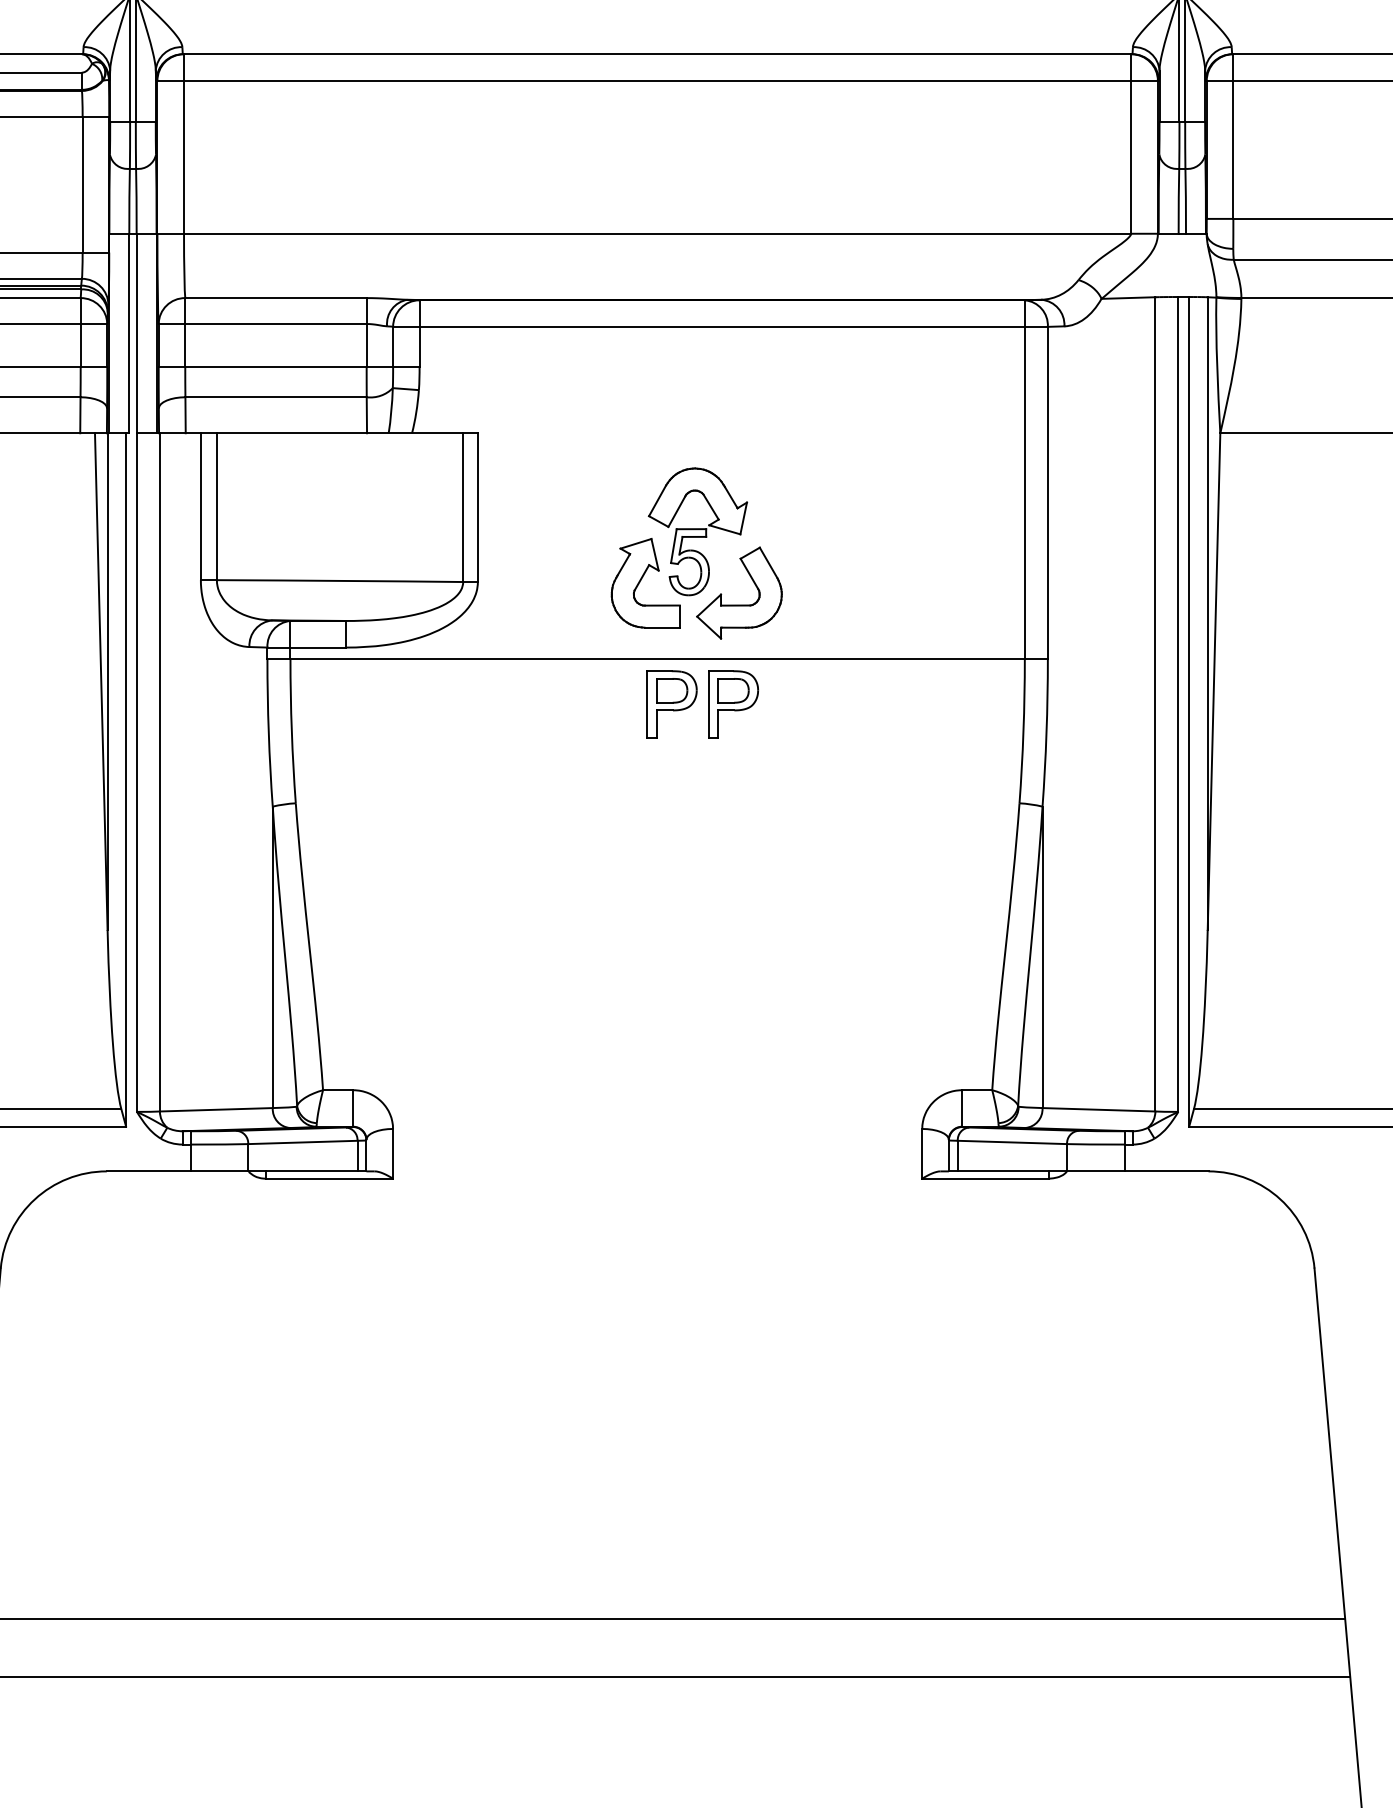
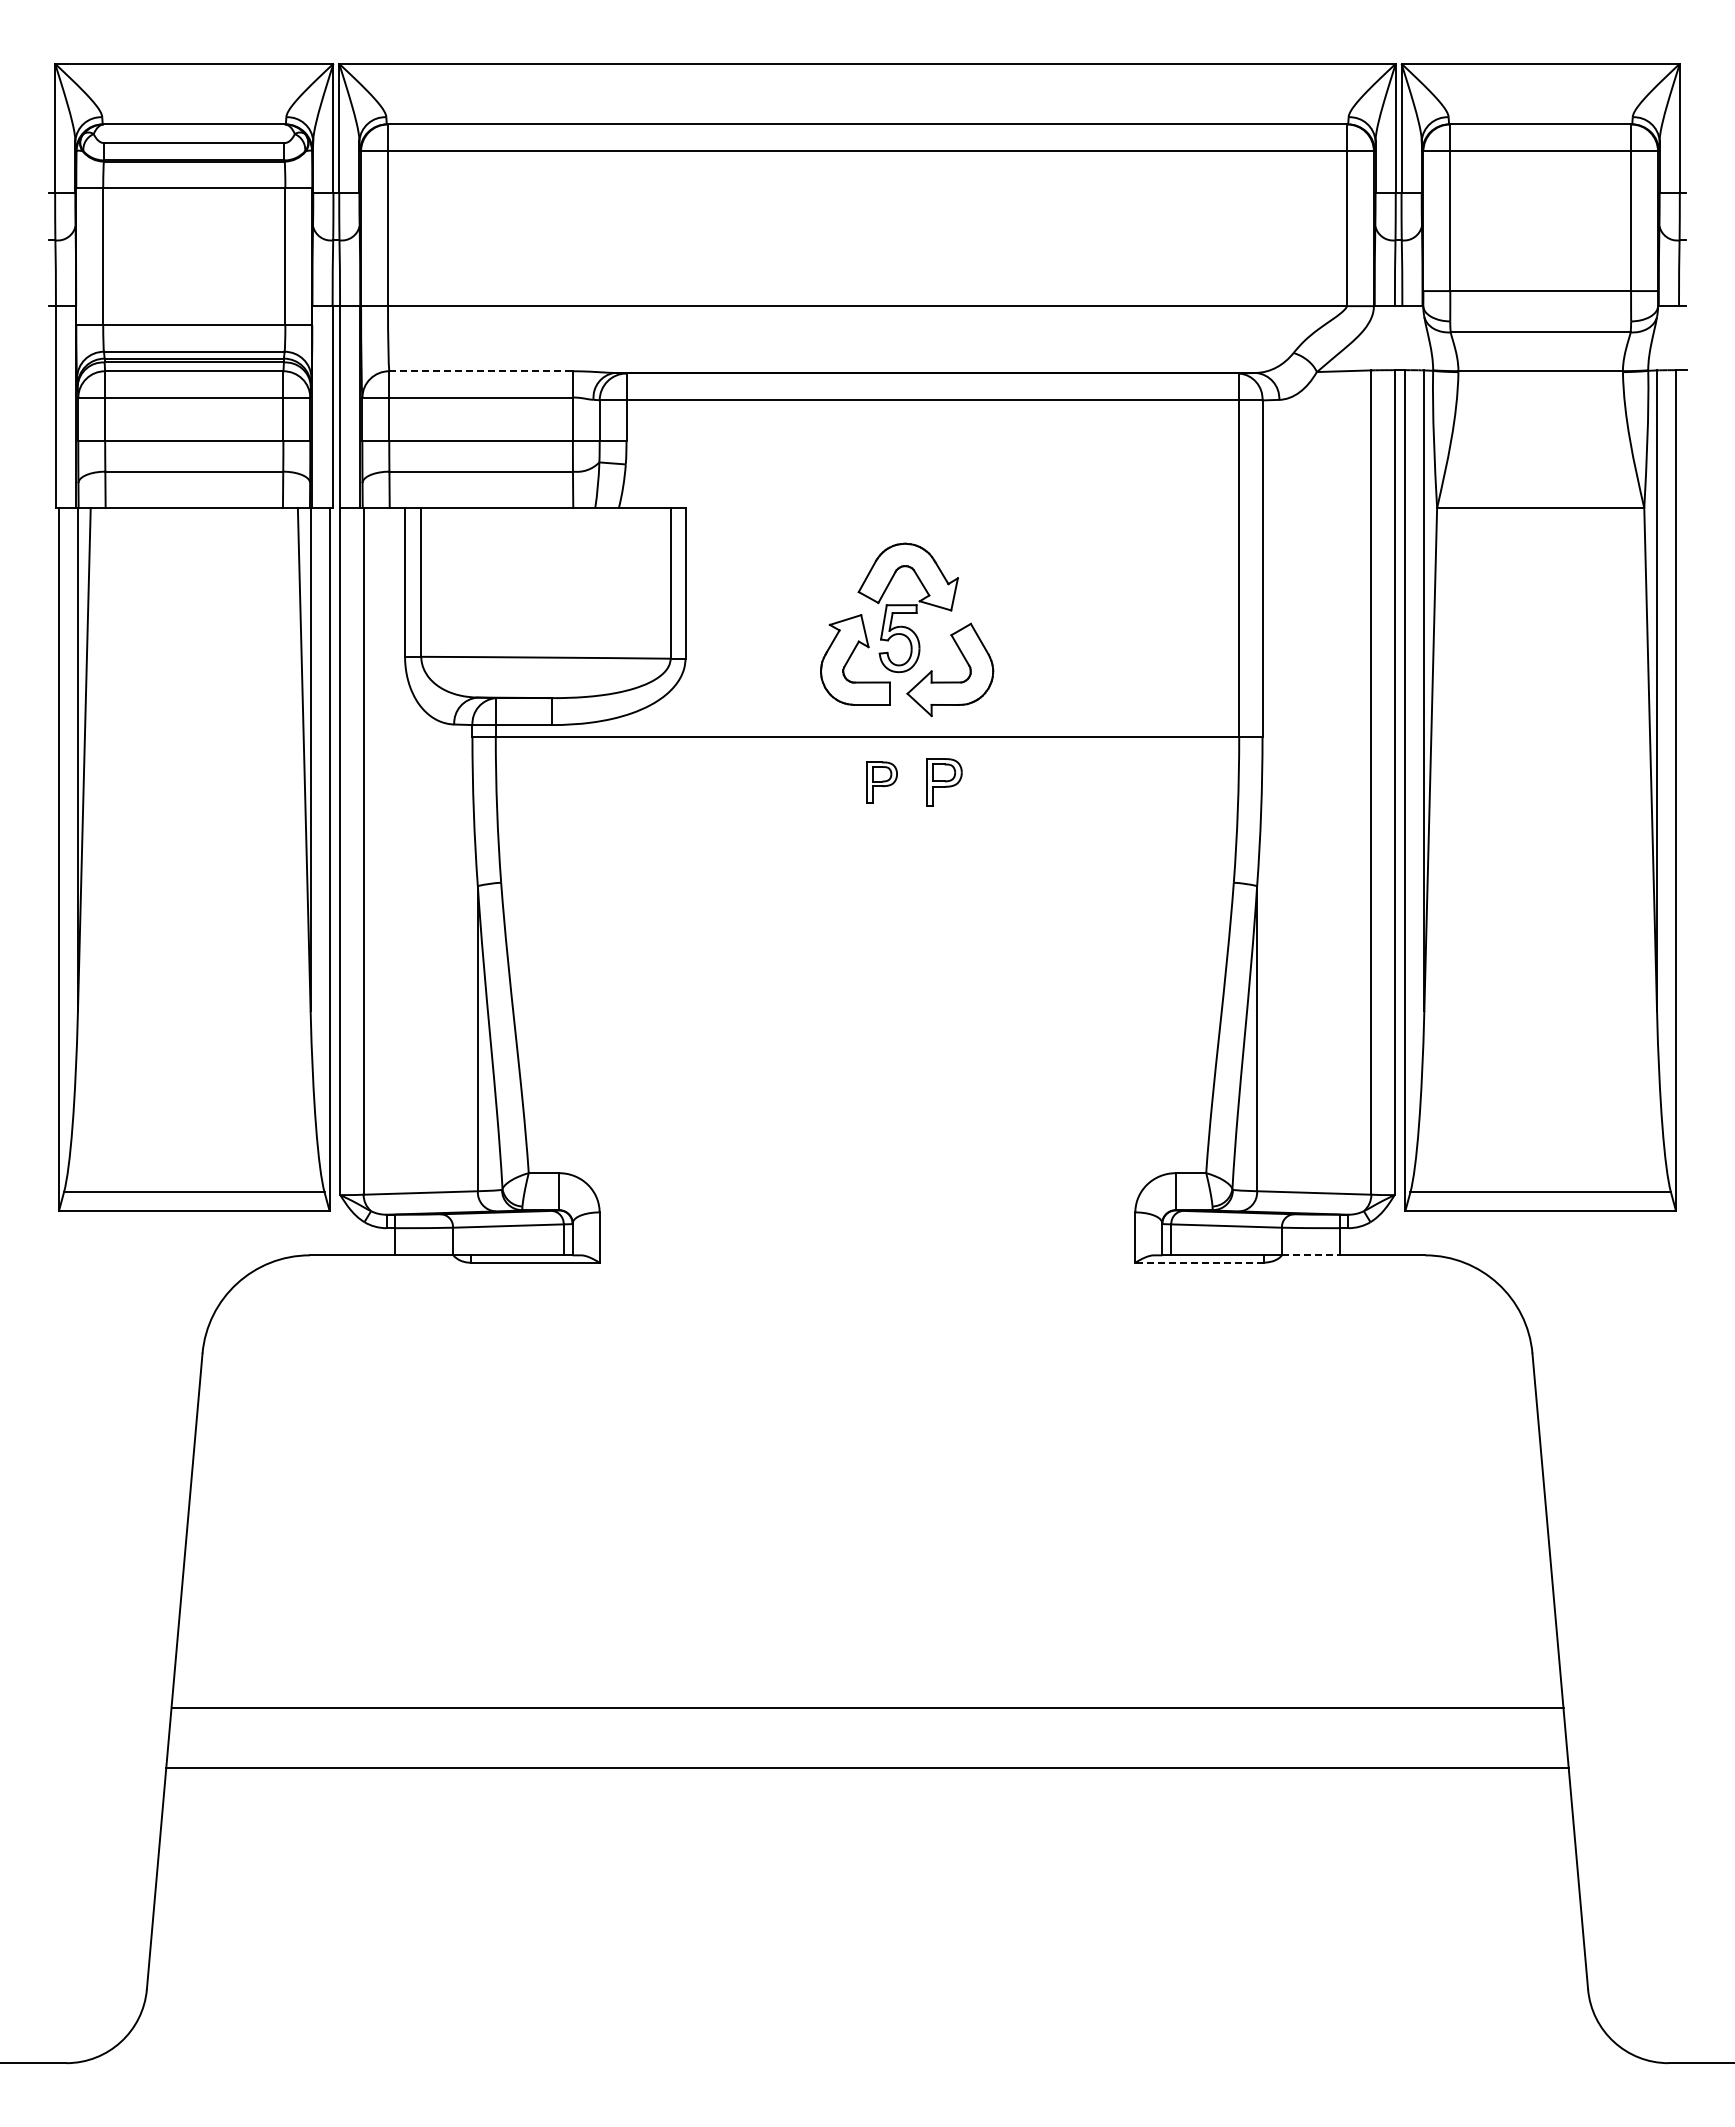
line: (276, 298) -> (481, 371), solid -> dashed
part: (671, 704) -> (881, 782), size x0.6
part: (733, 704) -> (944, 782), size x0.7
line: (1096, 1171) -> (1311, 1255), solid -> dashed
line: (985, 1178) -> (1199, 1262), solid -> dashed

